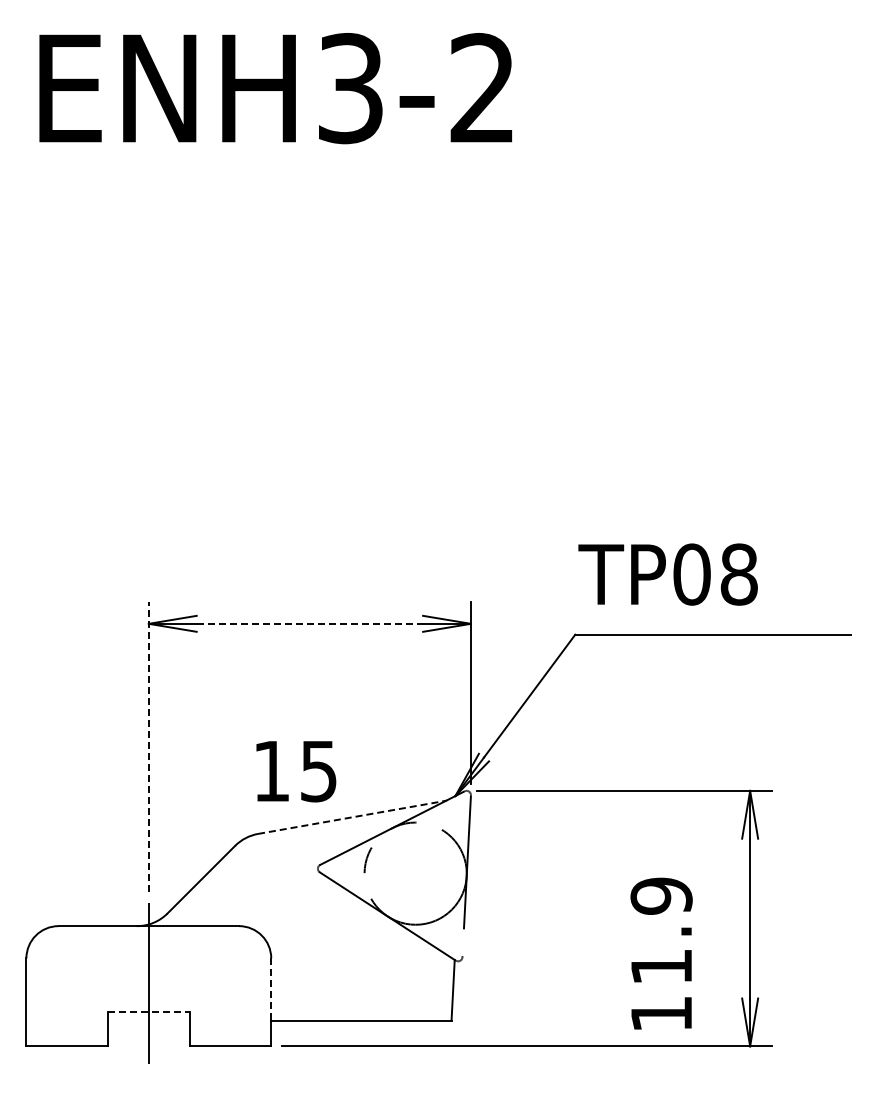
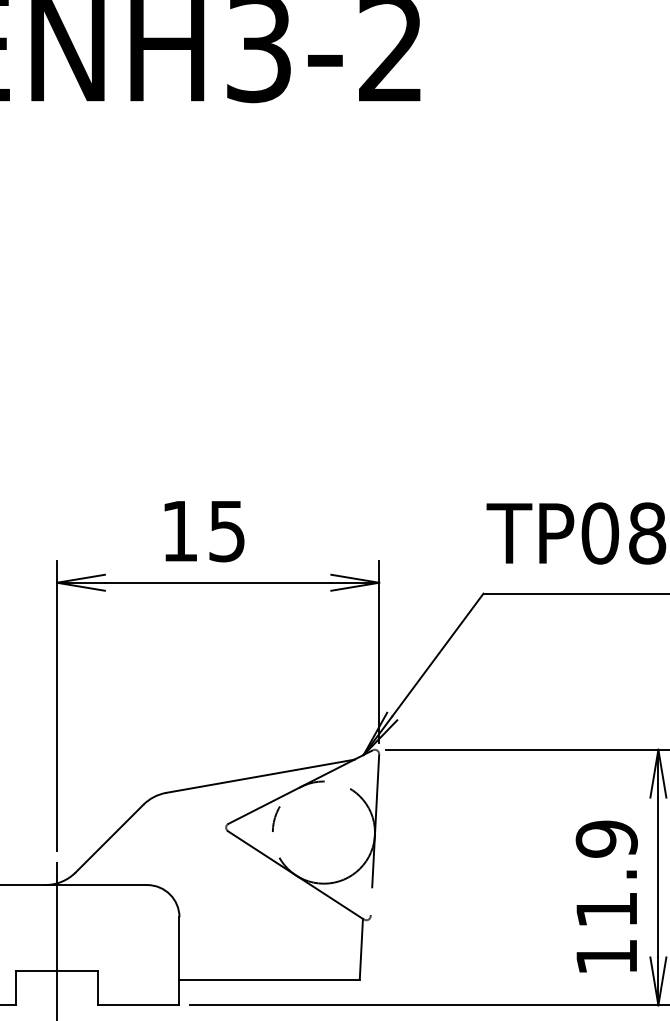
line: (310, 623) -> (218, 582), dashed -> solid
line: (148, 747) -> (56, 706), dashed -> solid
text: (296, 771) -> (204, 531), moved
line: (352, 817) -> (260, 776), dashed -> solid
text: (661, 953) -> (606, 896), moved
line: (271, 989) -> (179, 948), dashed -> solid
line: (148, 1012) -> (56, 971), dashed -> solid

